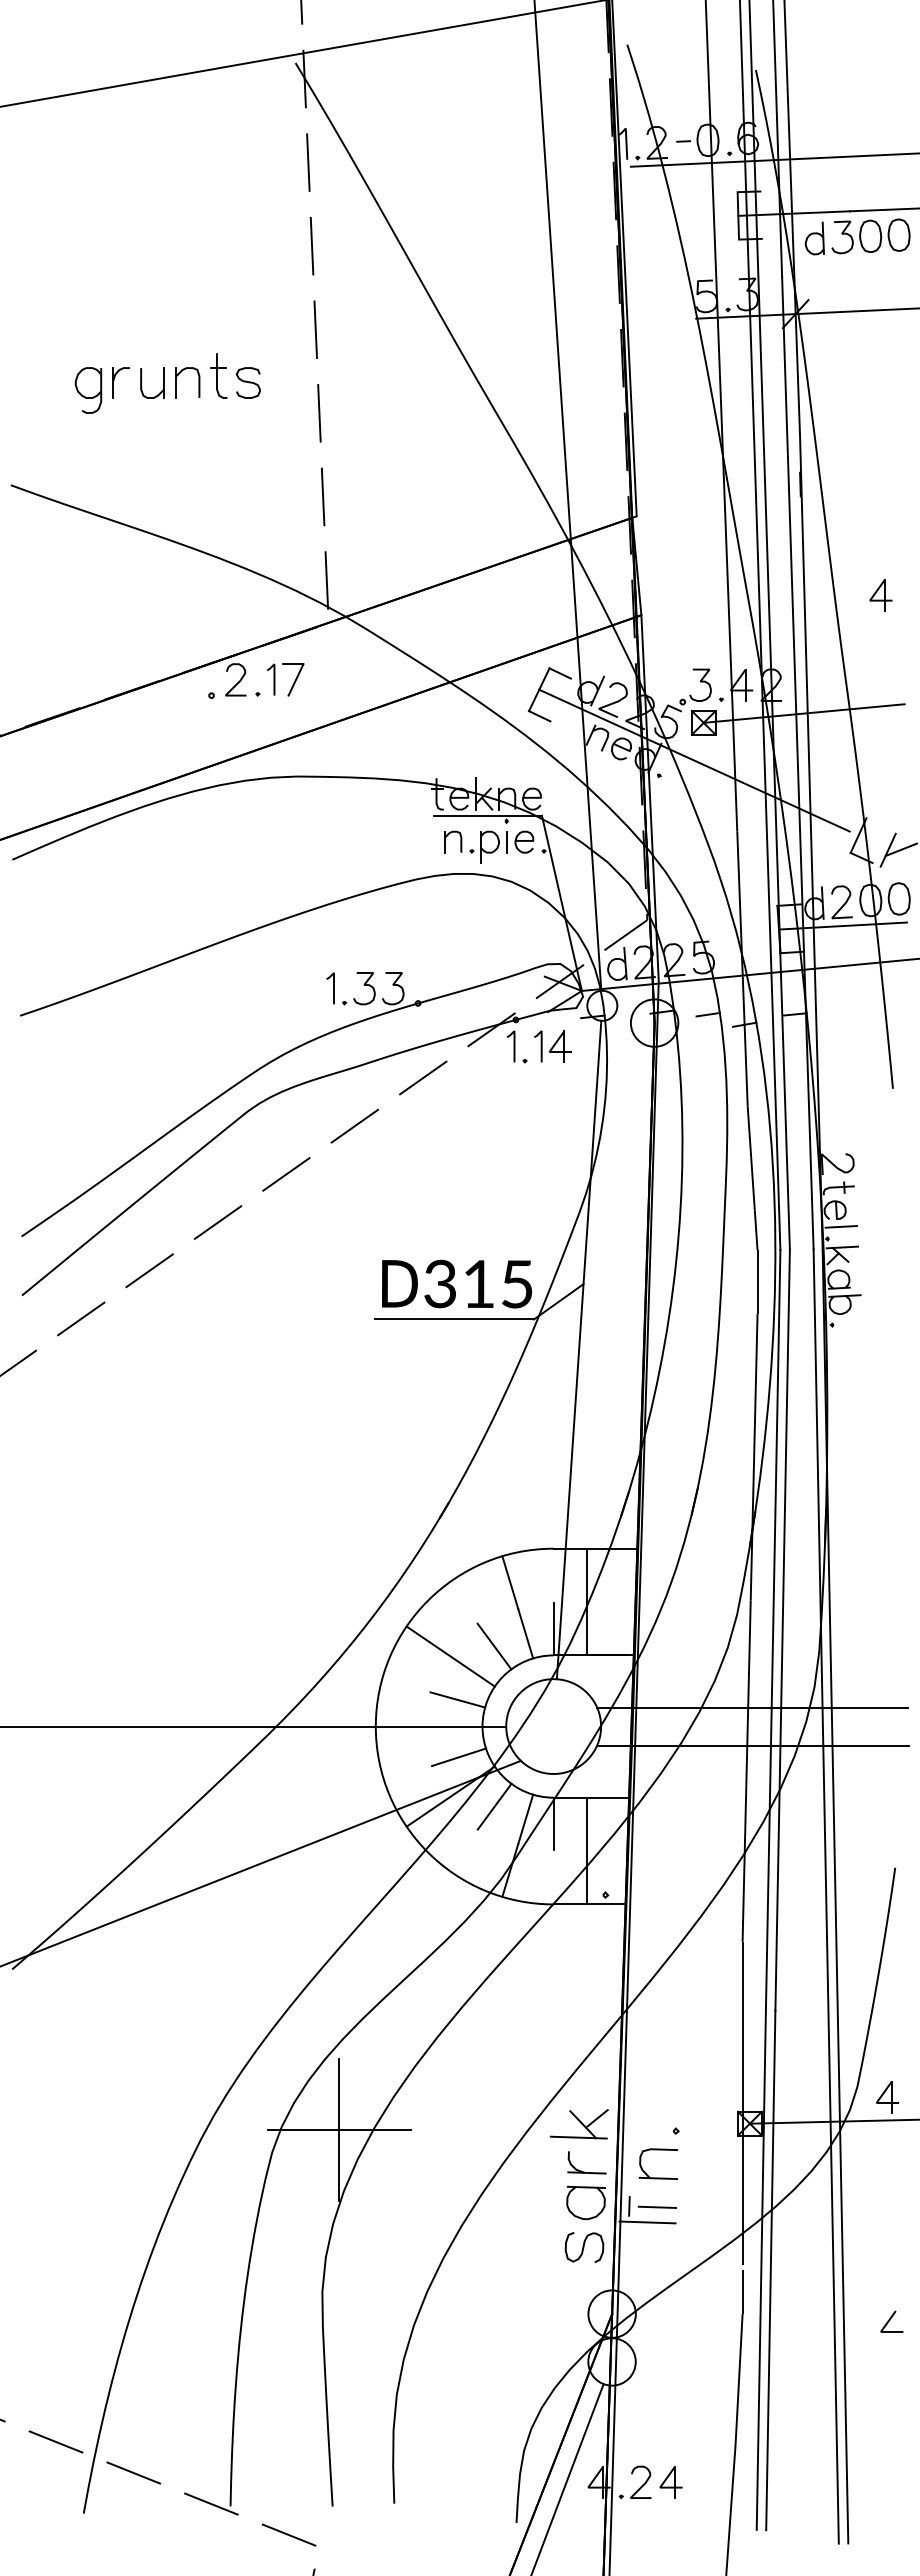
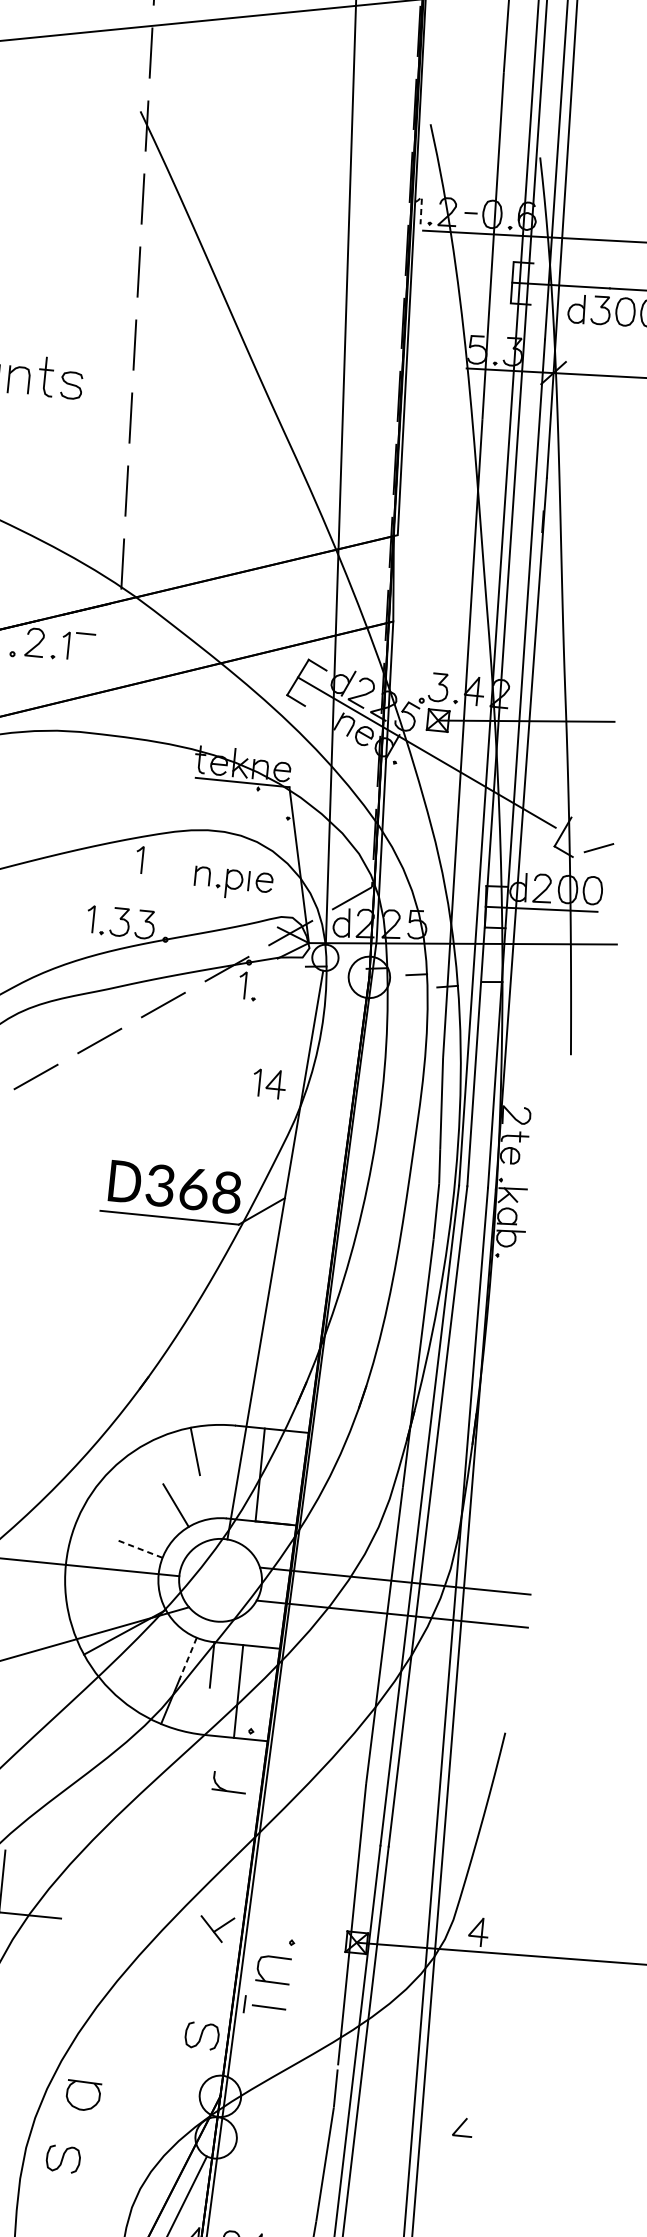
line: (626, 138) -> (421, 205), solid -> dashed
part: (880, 595) -> (602, 625), removed
line: (295, 679) -> (86, 647), removed
part: (489, 846) -> (233, 883), moved
line: (887, 849) -> (586, 846), removed
line: (382, 915) -> (142, 860), added
part: (552, 1046) -> (269, 1083), moved
line: (840, 1226) -> (513, 1170), removed
text: (498, 1284) -> (210, 1191), 315 -> 368
line: (553, 1629) -> (228, 1495), removed
line: (525, 1633) -> (204, 1496), removed
line: (450, 1656) -> (136, 1510), removed
line: (457, 1699) -> (139, 1548), solid -> dashed
line: (459, 1757) -> (135, 1599), removed
line: (494, 1806) -> (162, 1644), removed
line: (525, 1819) -> (187, 1658), solid -> dashed
line: (578, 2137) -> (206, 1939), removed
part: (584, 2171) -> (226, 1789), moved
part: (586, 2202) -> (83, 2095), moved
line: (647, 2222) -> (259, 2019), removed
curve: (440, 2403) -> (63, 2159), added

